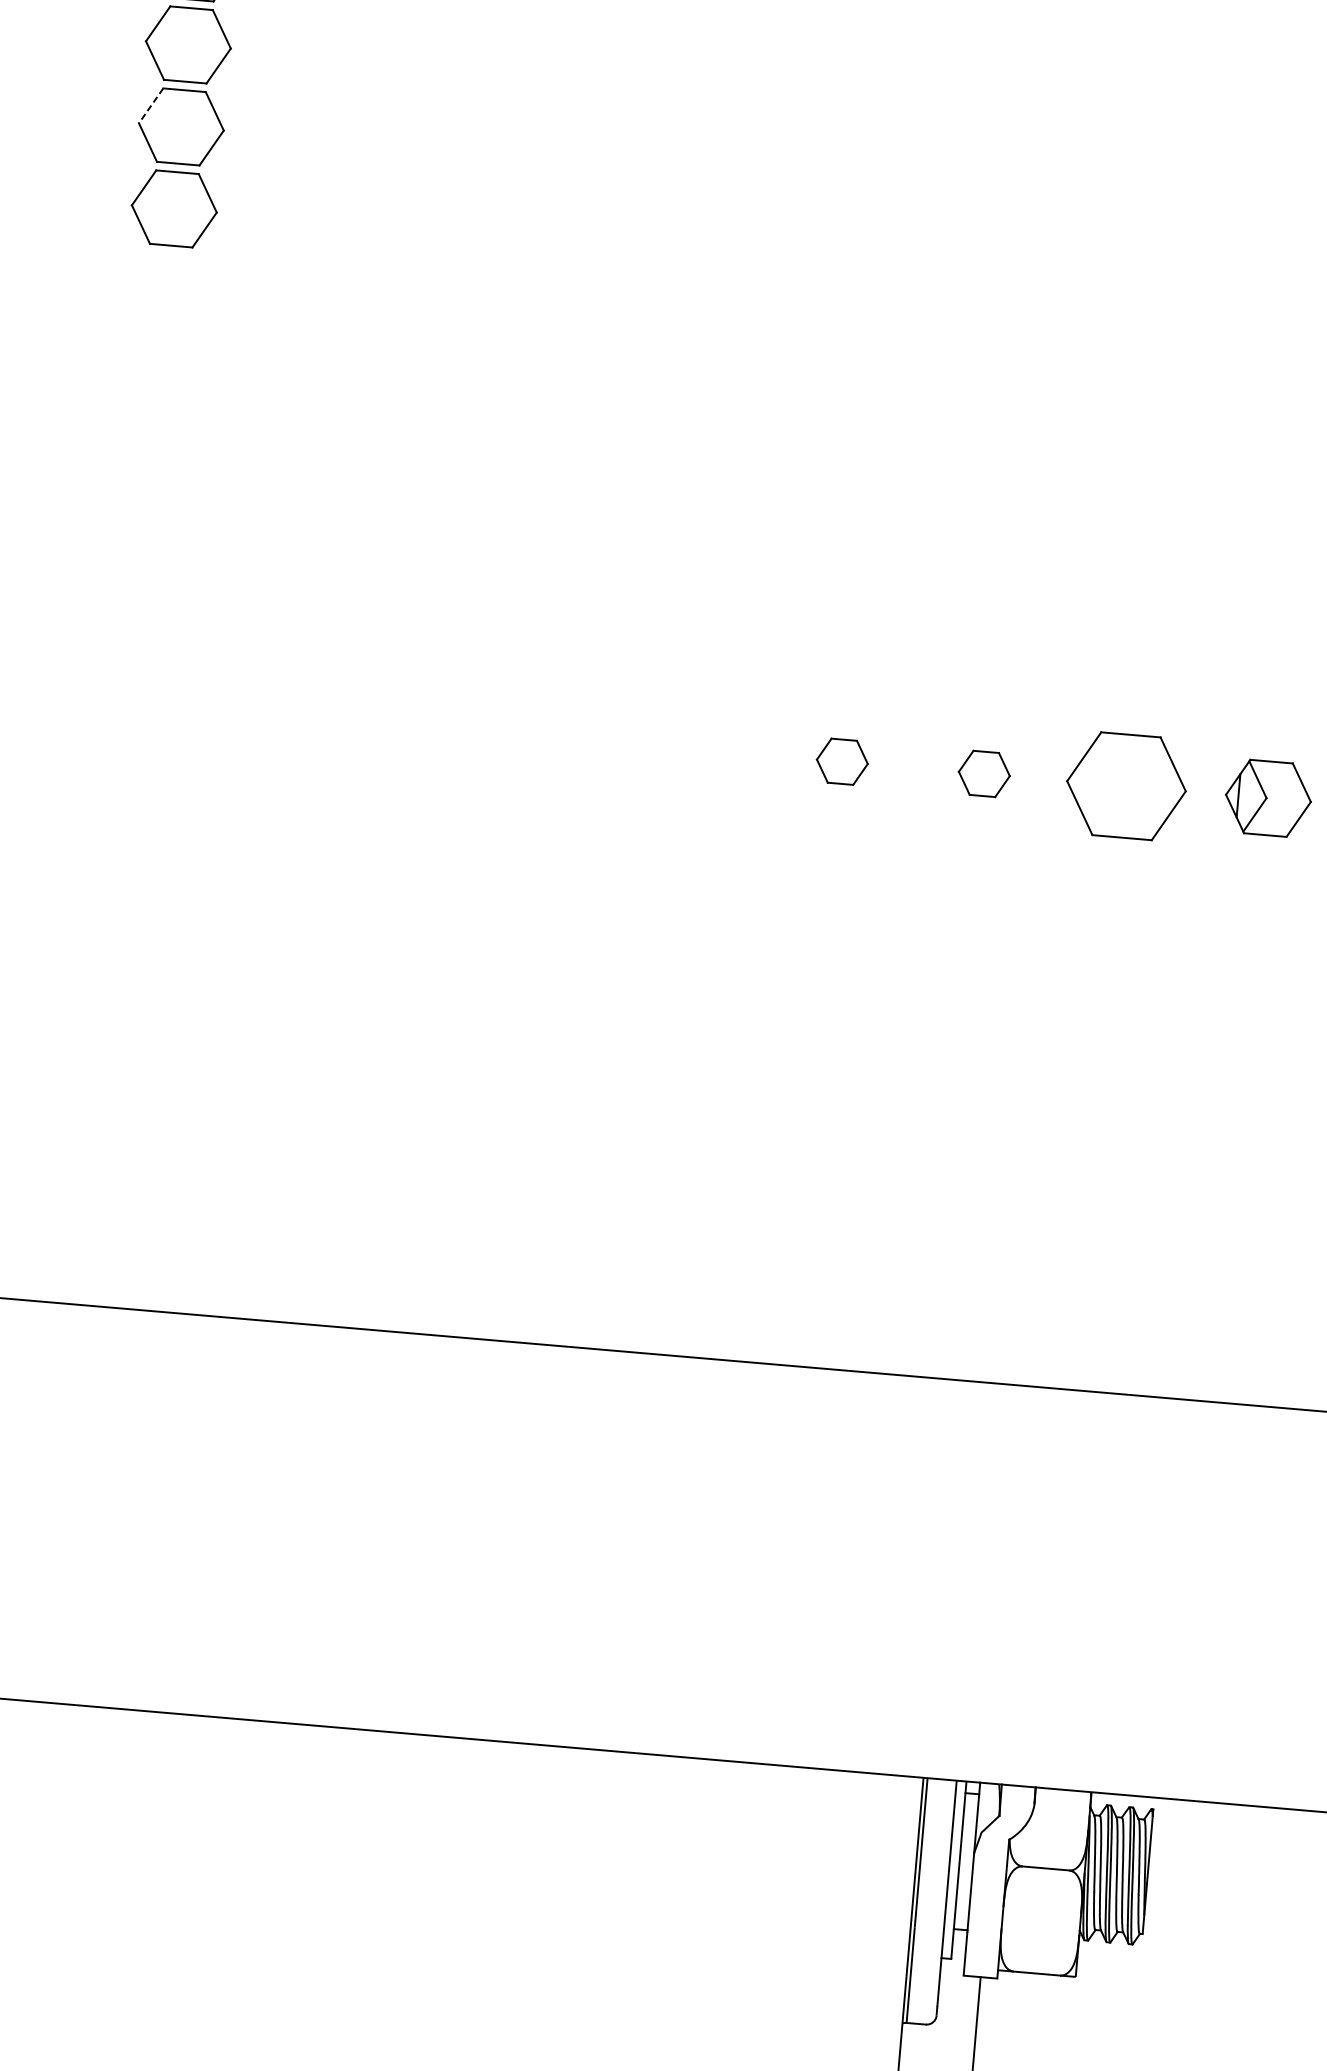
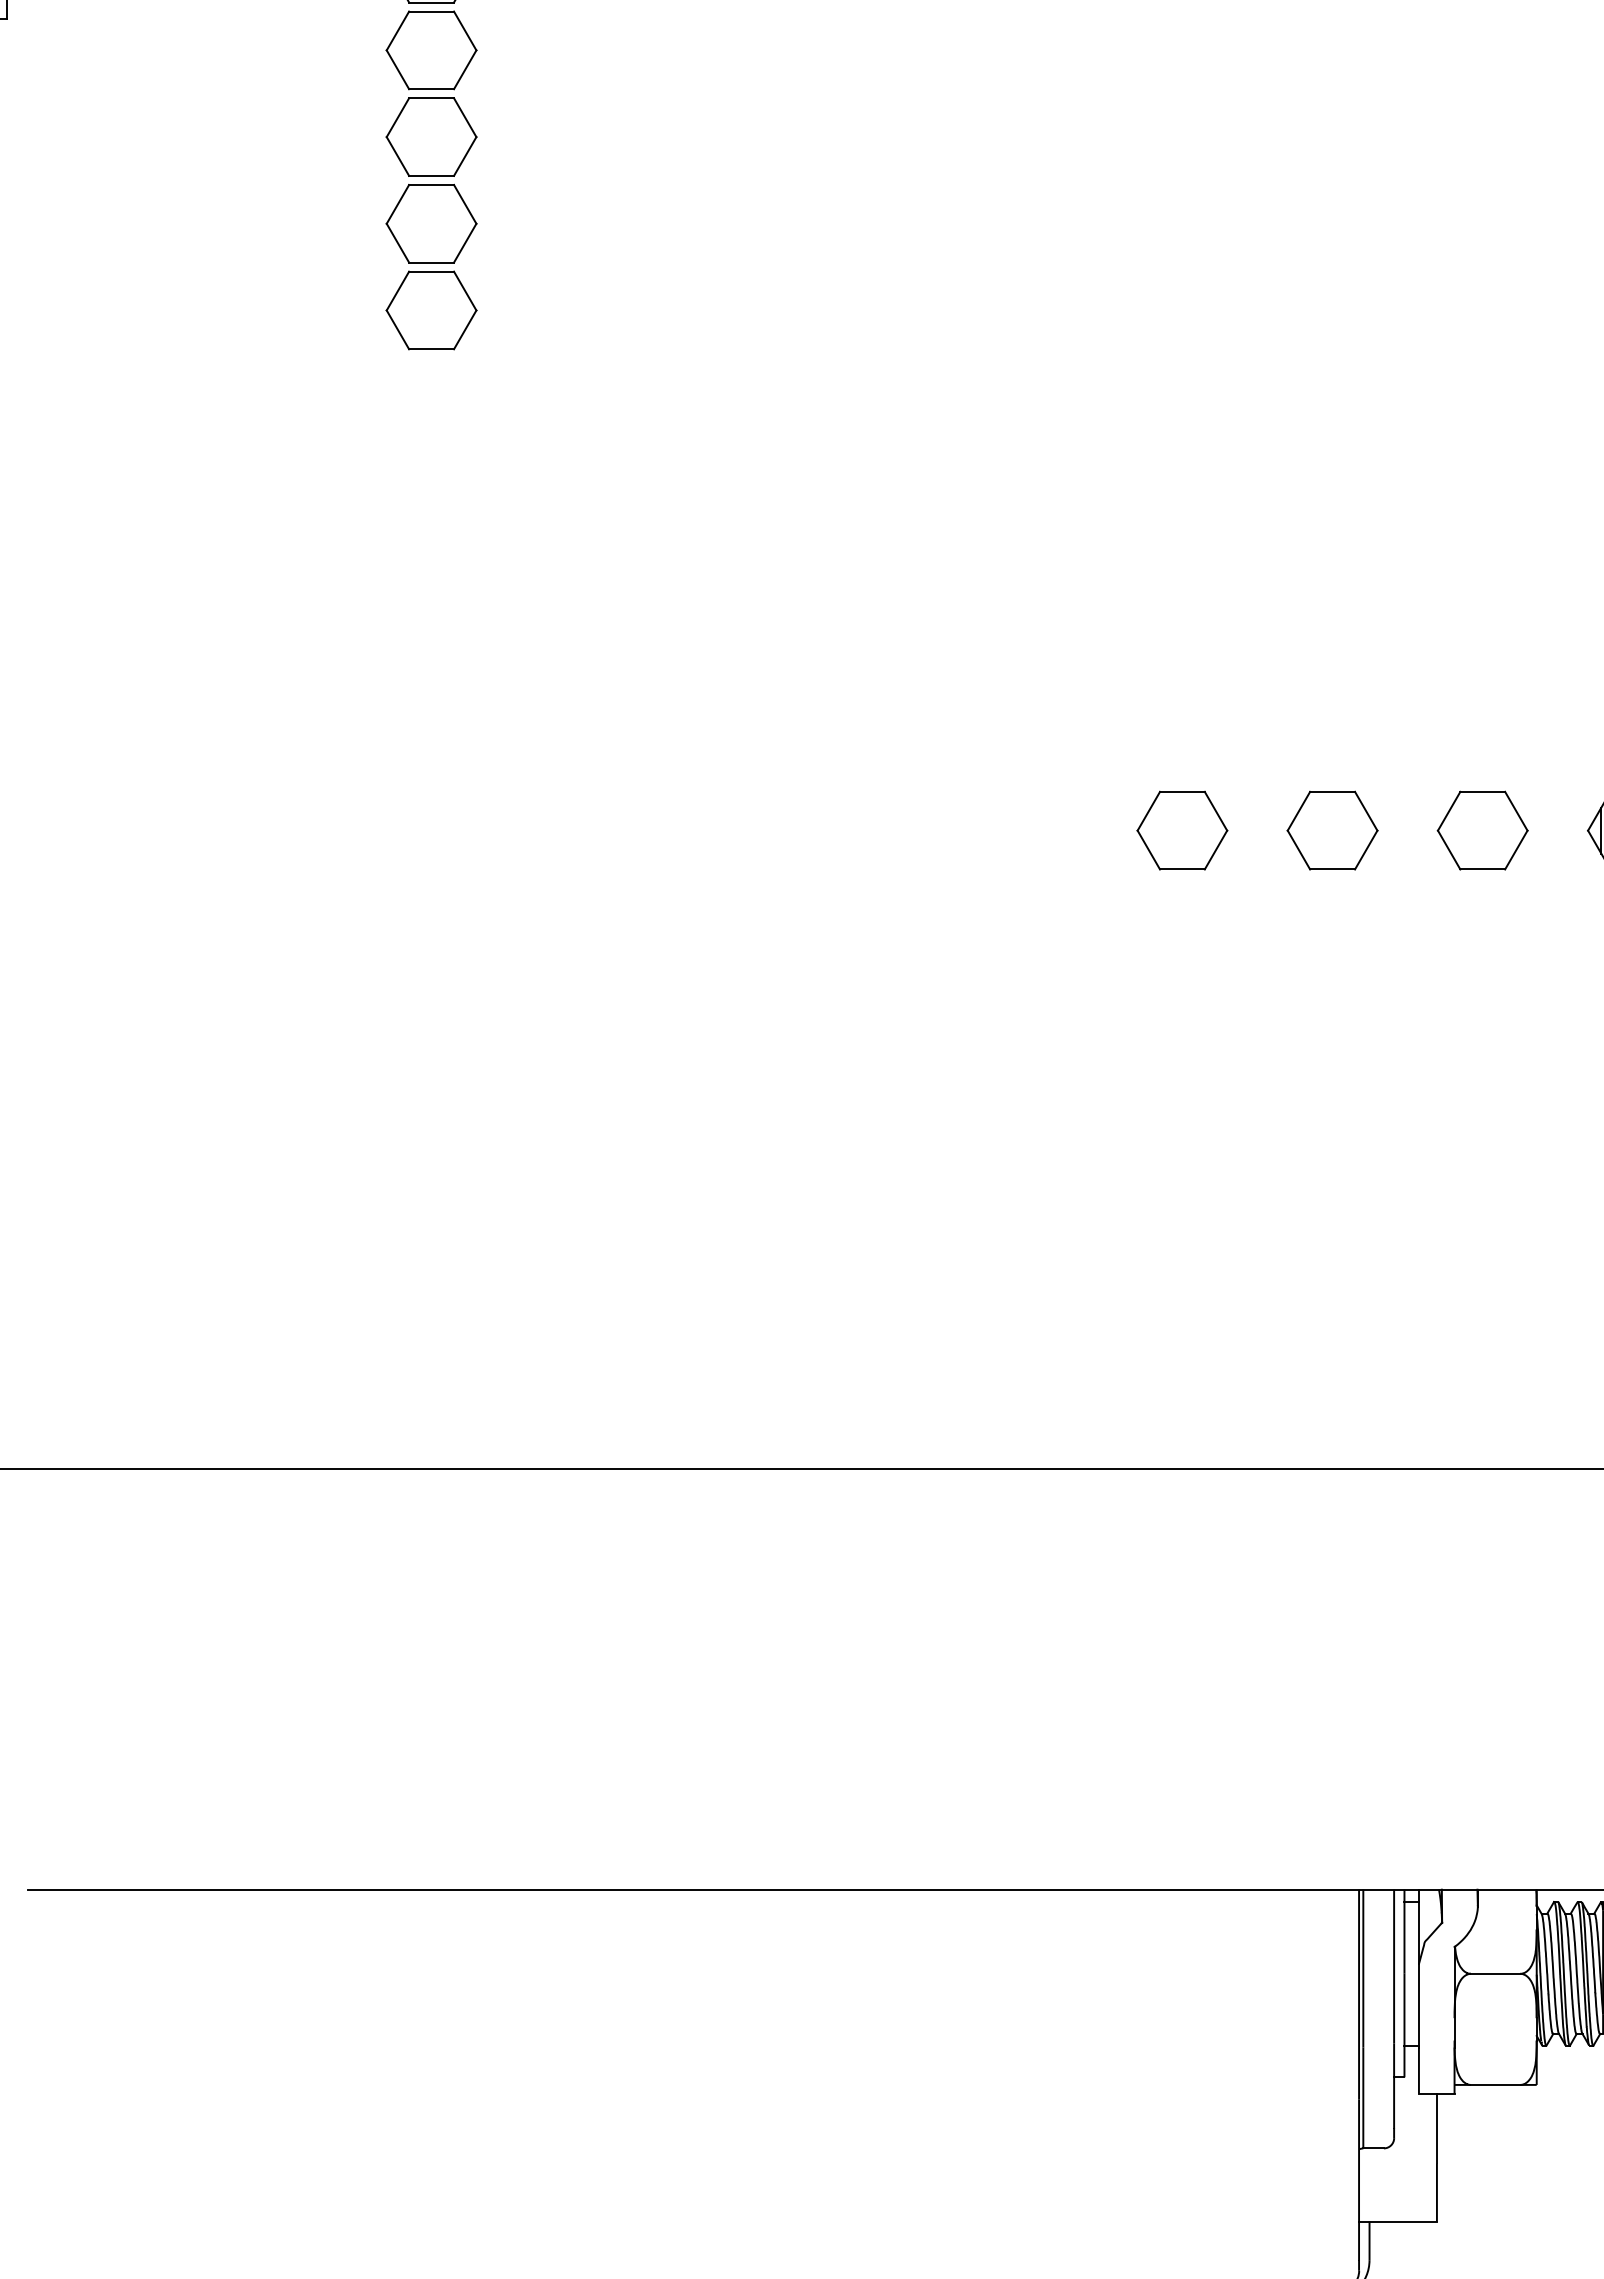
line: (150, 105) -> (397, 204), dashed -> solid
part: (842, 761) -> (1182, 830), size x1.67
part: (984, 773) -> (1332, 830), size x1.67
part: (1126, 786) -> (1482, 830), size x0.71

